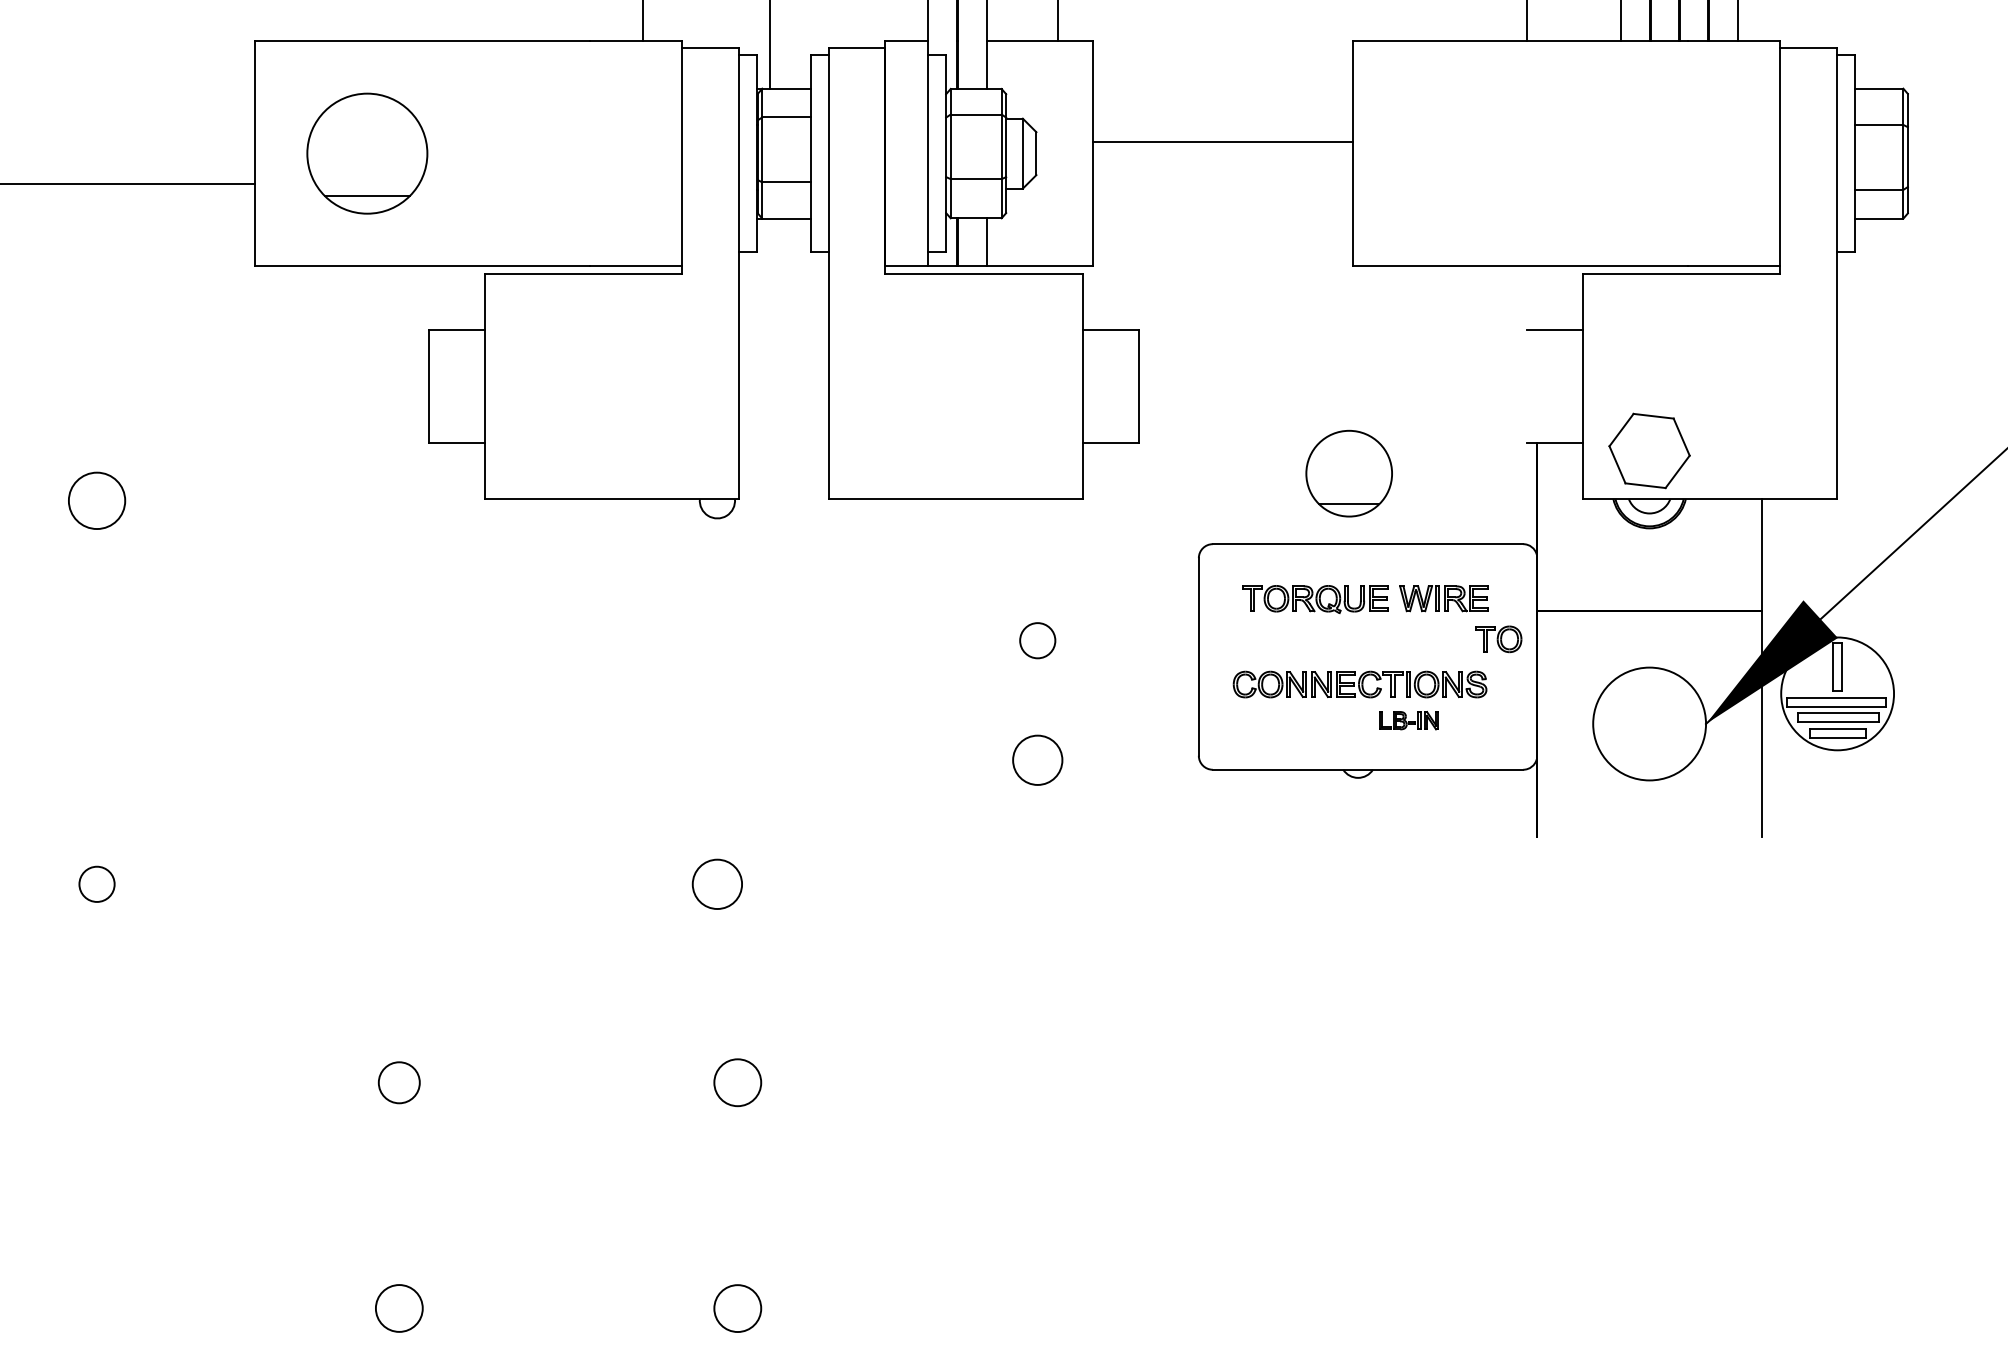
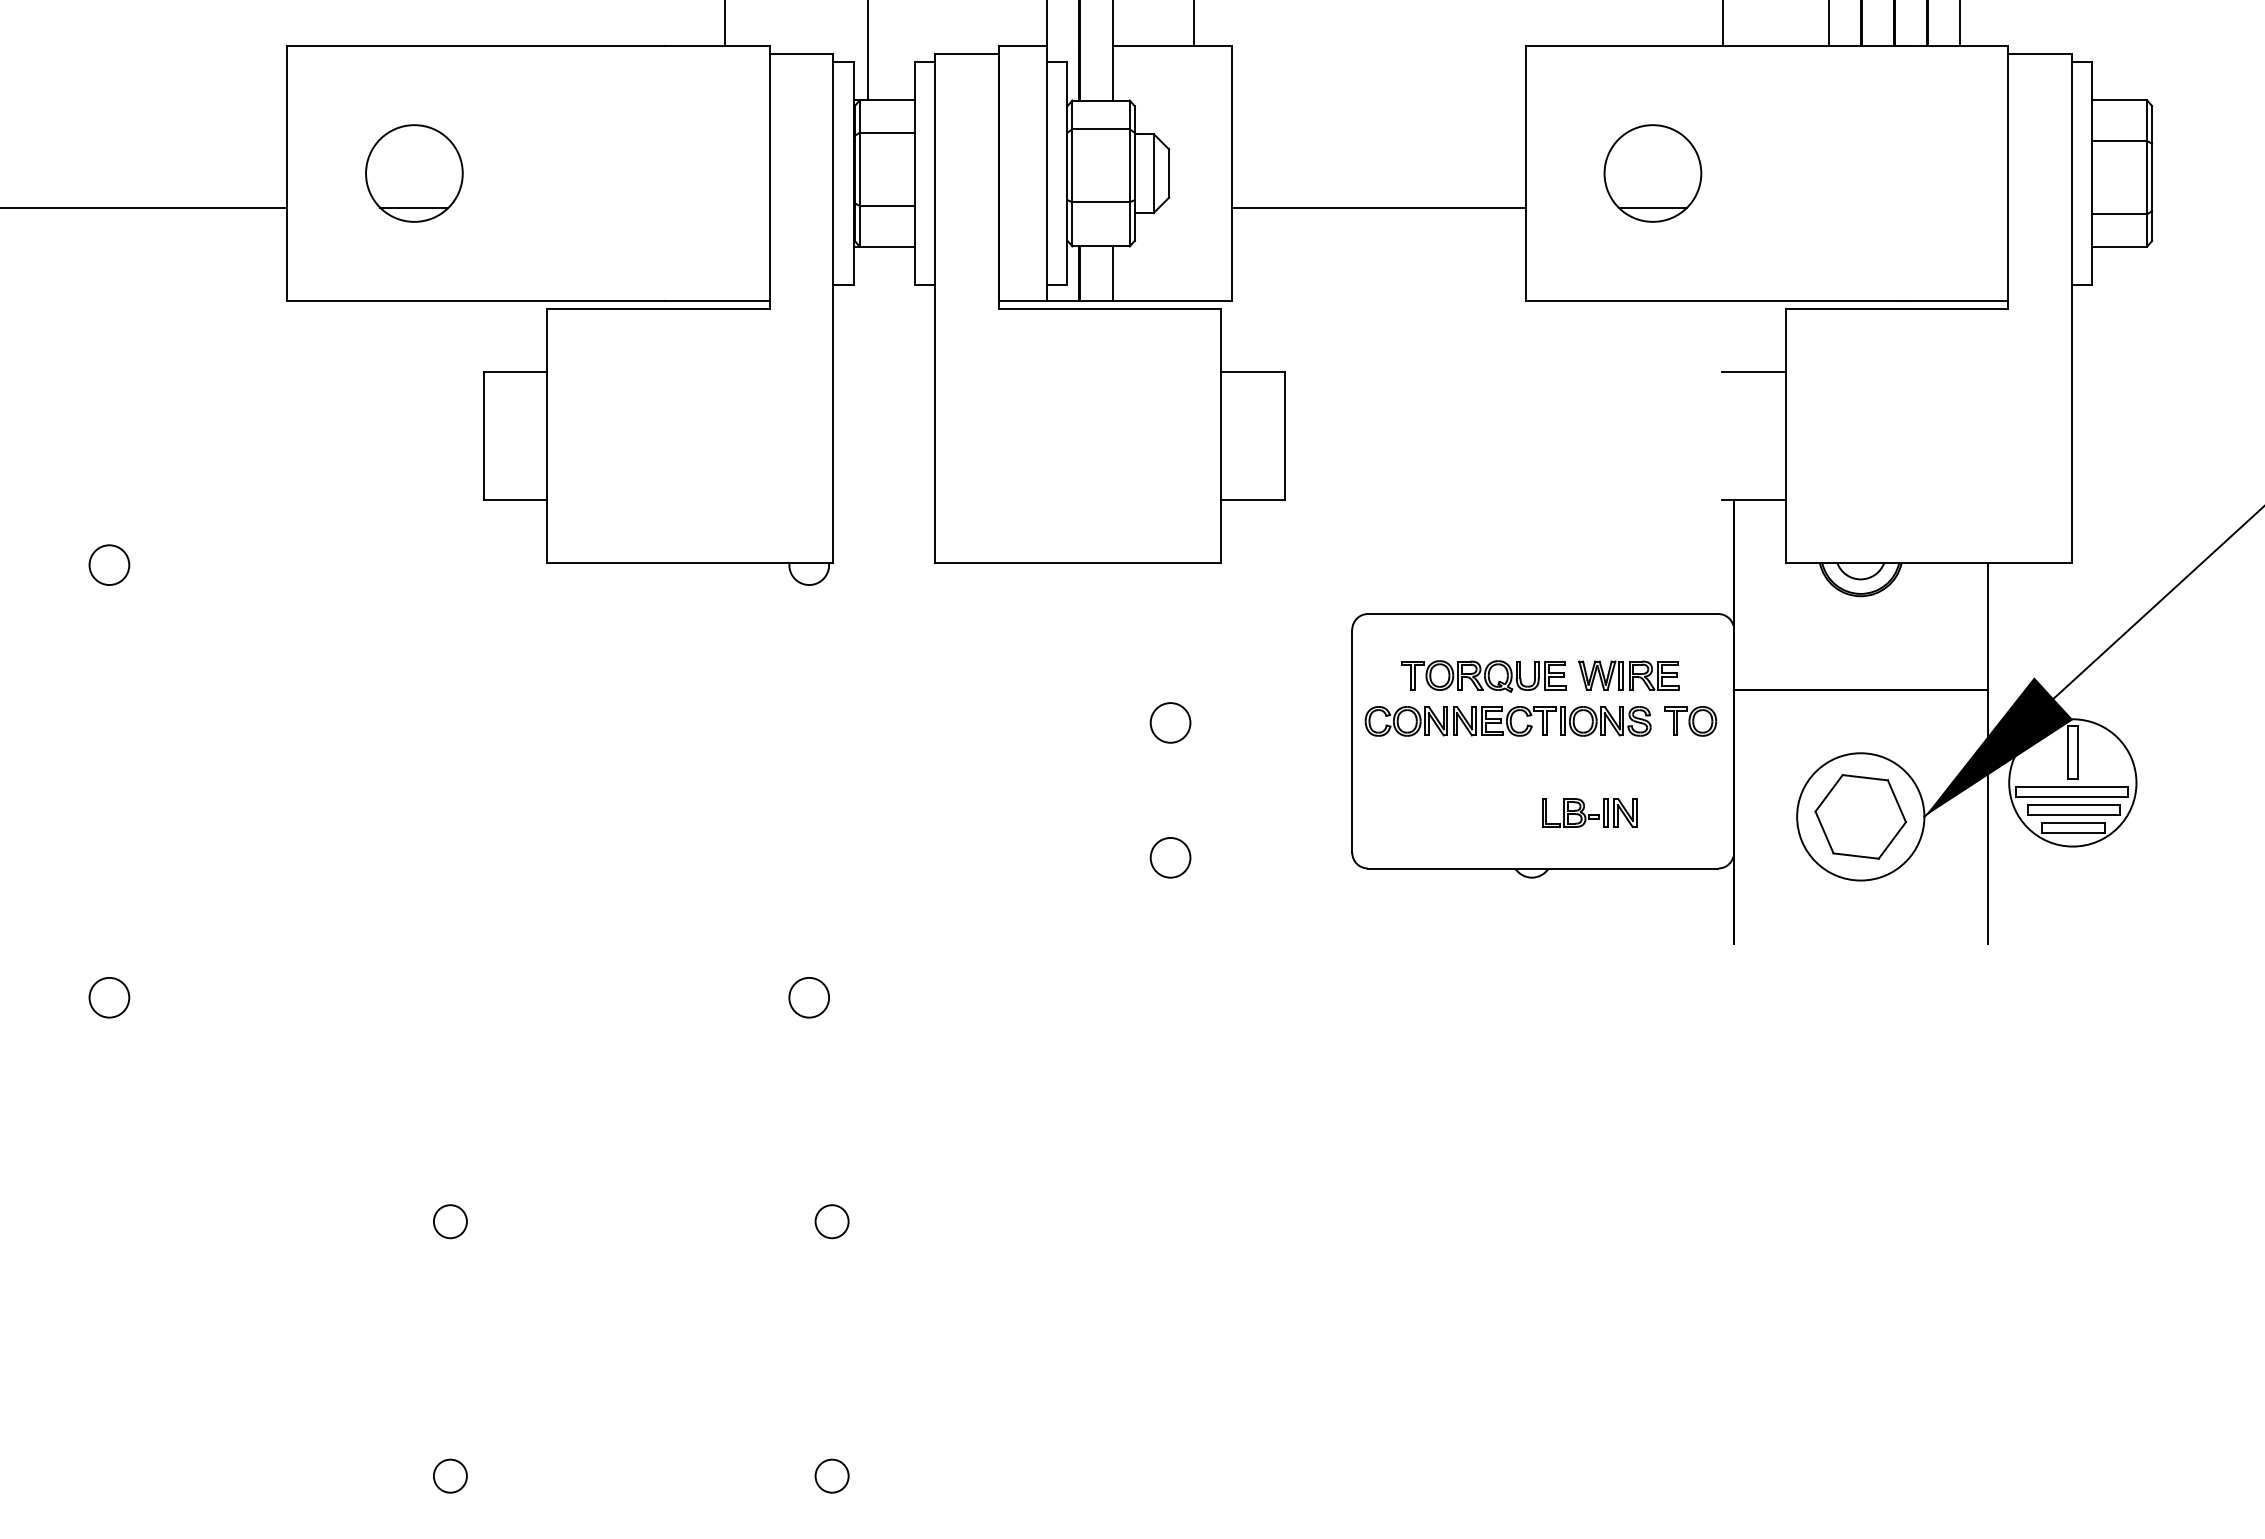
line: (1222, 142) -> (1378, 207), moved
part: (367, 153) -> (414, 173), size x0.71
part: (1649, 450) -> (1860, 816), moved
part: (1348, 473) -> (1652, 173), moved
circle: (97, 501) -> (109, 565), size x0.62
part: (1359, 684) -> (1507, 721), moved
part: (1409, 721) -> (1589, 813), size x1.43
circle: (1037, 760) -> (1170, 857), size x0.71
circle: (717, 884) -> (809, 997), size x0.71
circle: (399, 1082) -> (450, 1221), size x0.71
circle: (737, 1082) -> (831, 1221), size x0.62
circle: (398, 1307) -> (449, 1475), size x0.62
circle: (737, 1307) -> (831, 1475), size x0.62

